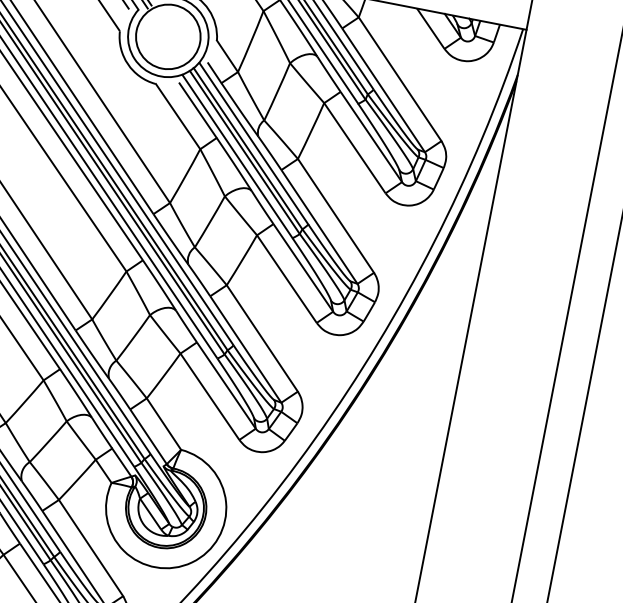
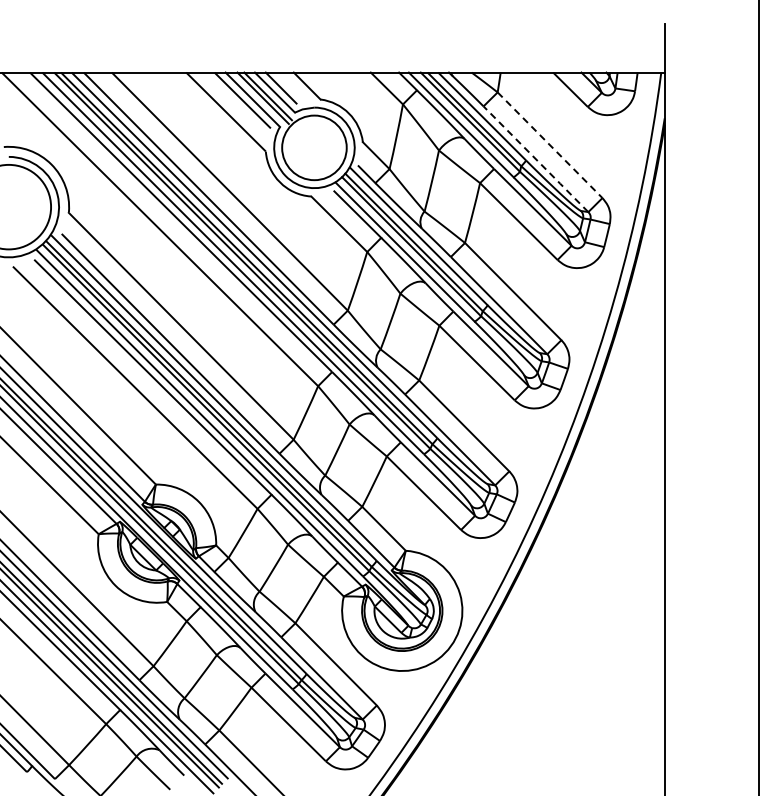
line: (400, 79) -> (550, 145), solid -> dashed
line: (384, 90) -> (536, 159), solid -> dashed

